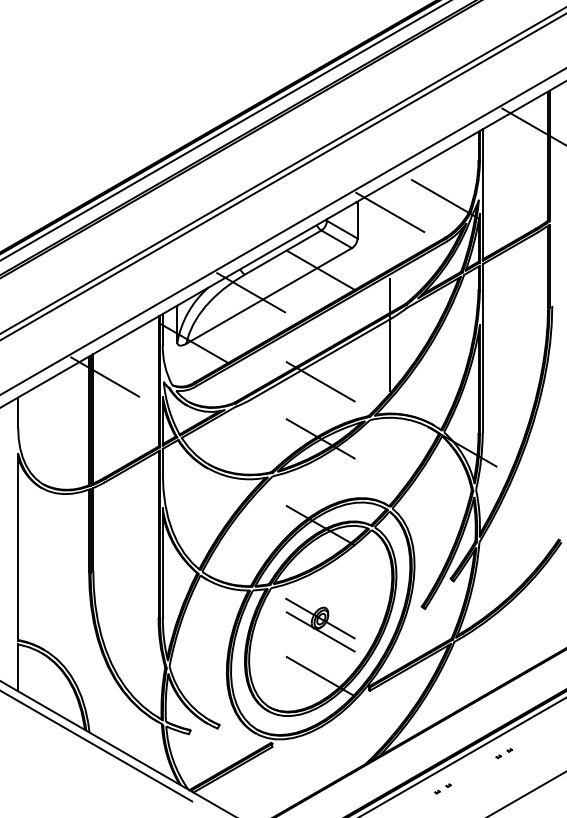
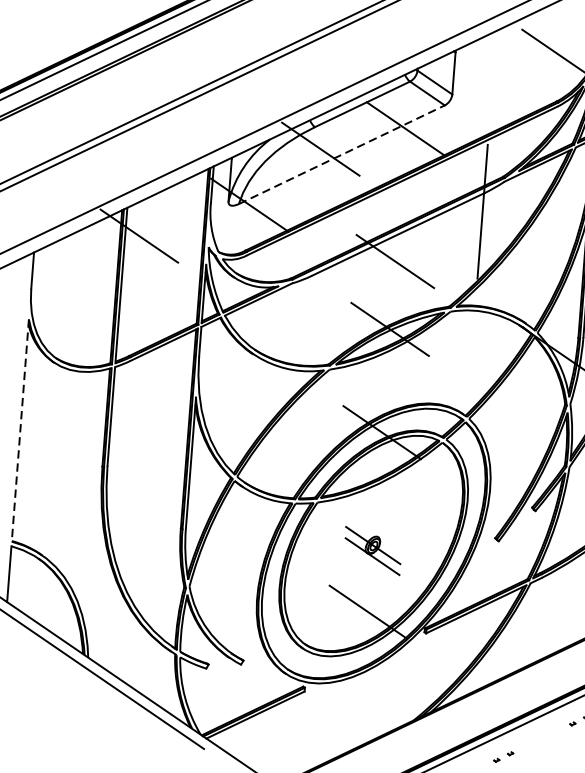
line: (390, 212) -> (493, 66), removed
line: (269, 296) -> (342, 155), solid -> dashed
line: (18, 547) -> (20, 431), solid -> dashed
part: (320, 624) -> (372, 550), size x0.7

